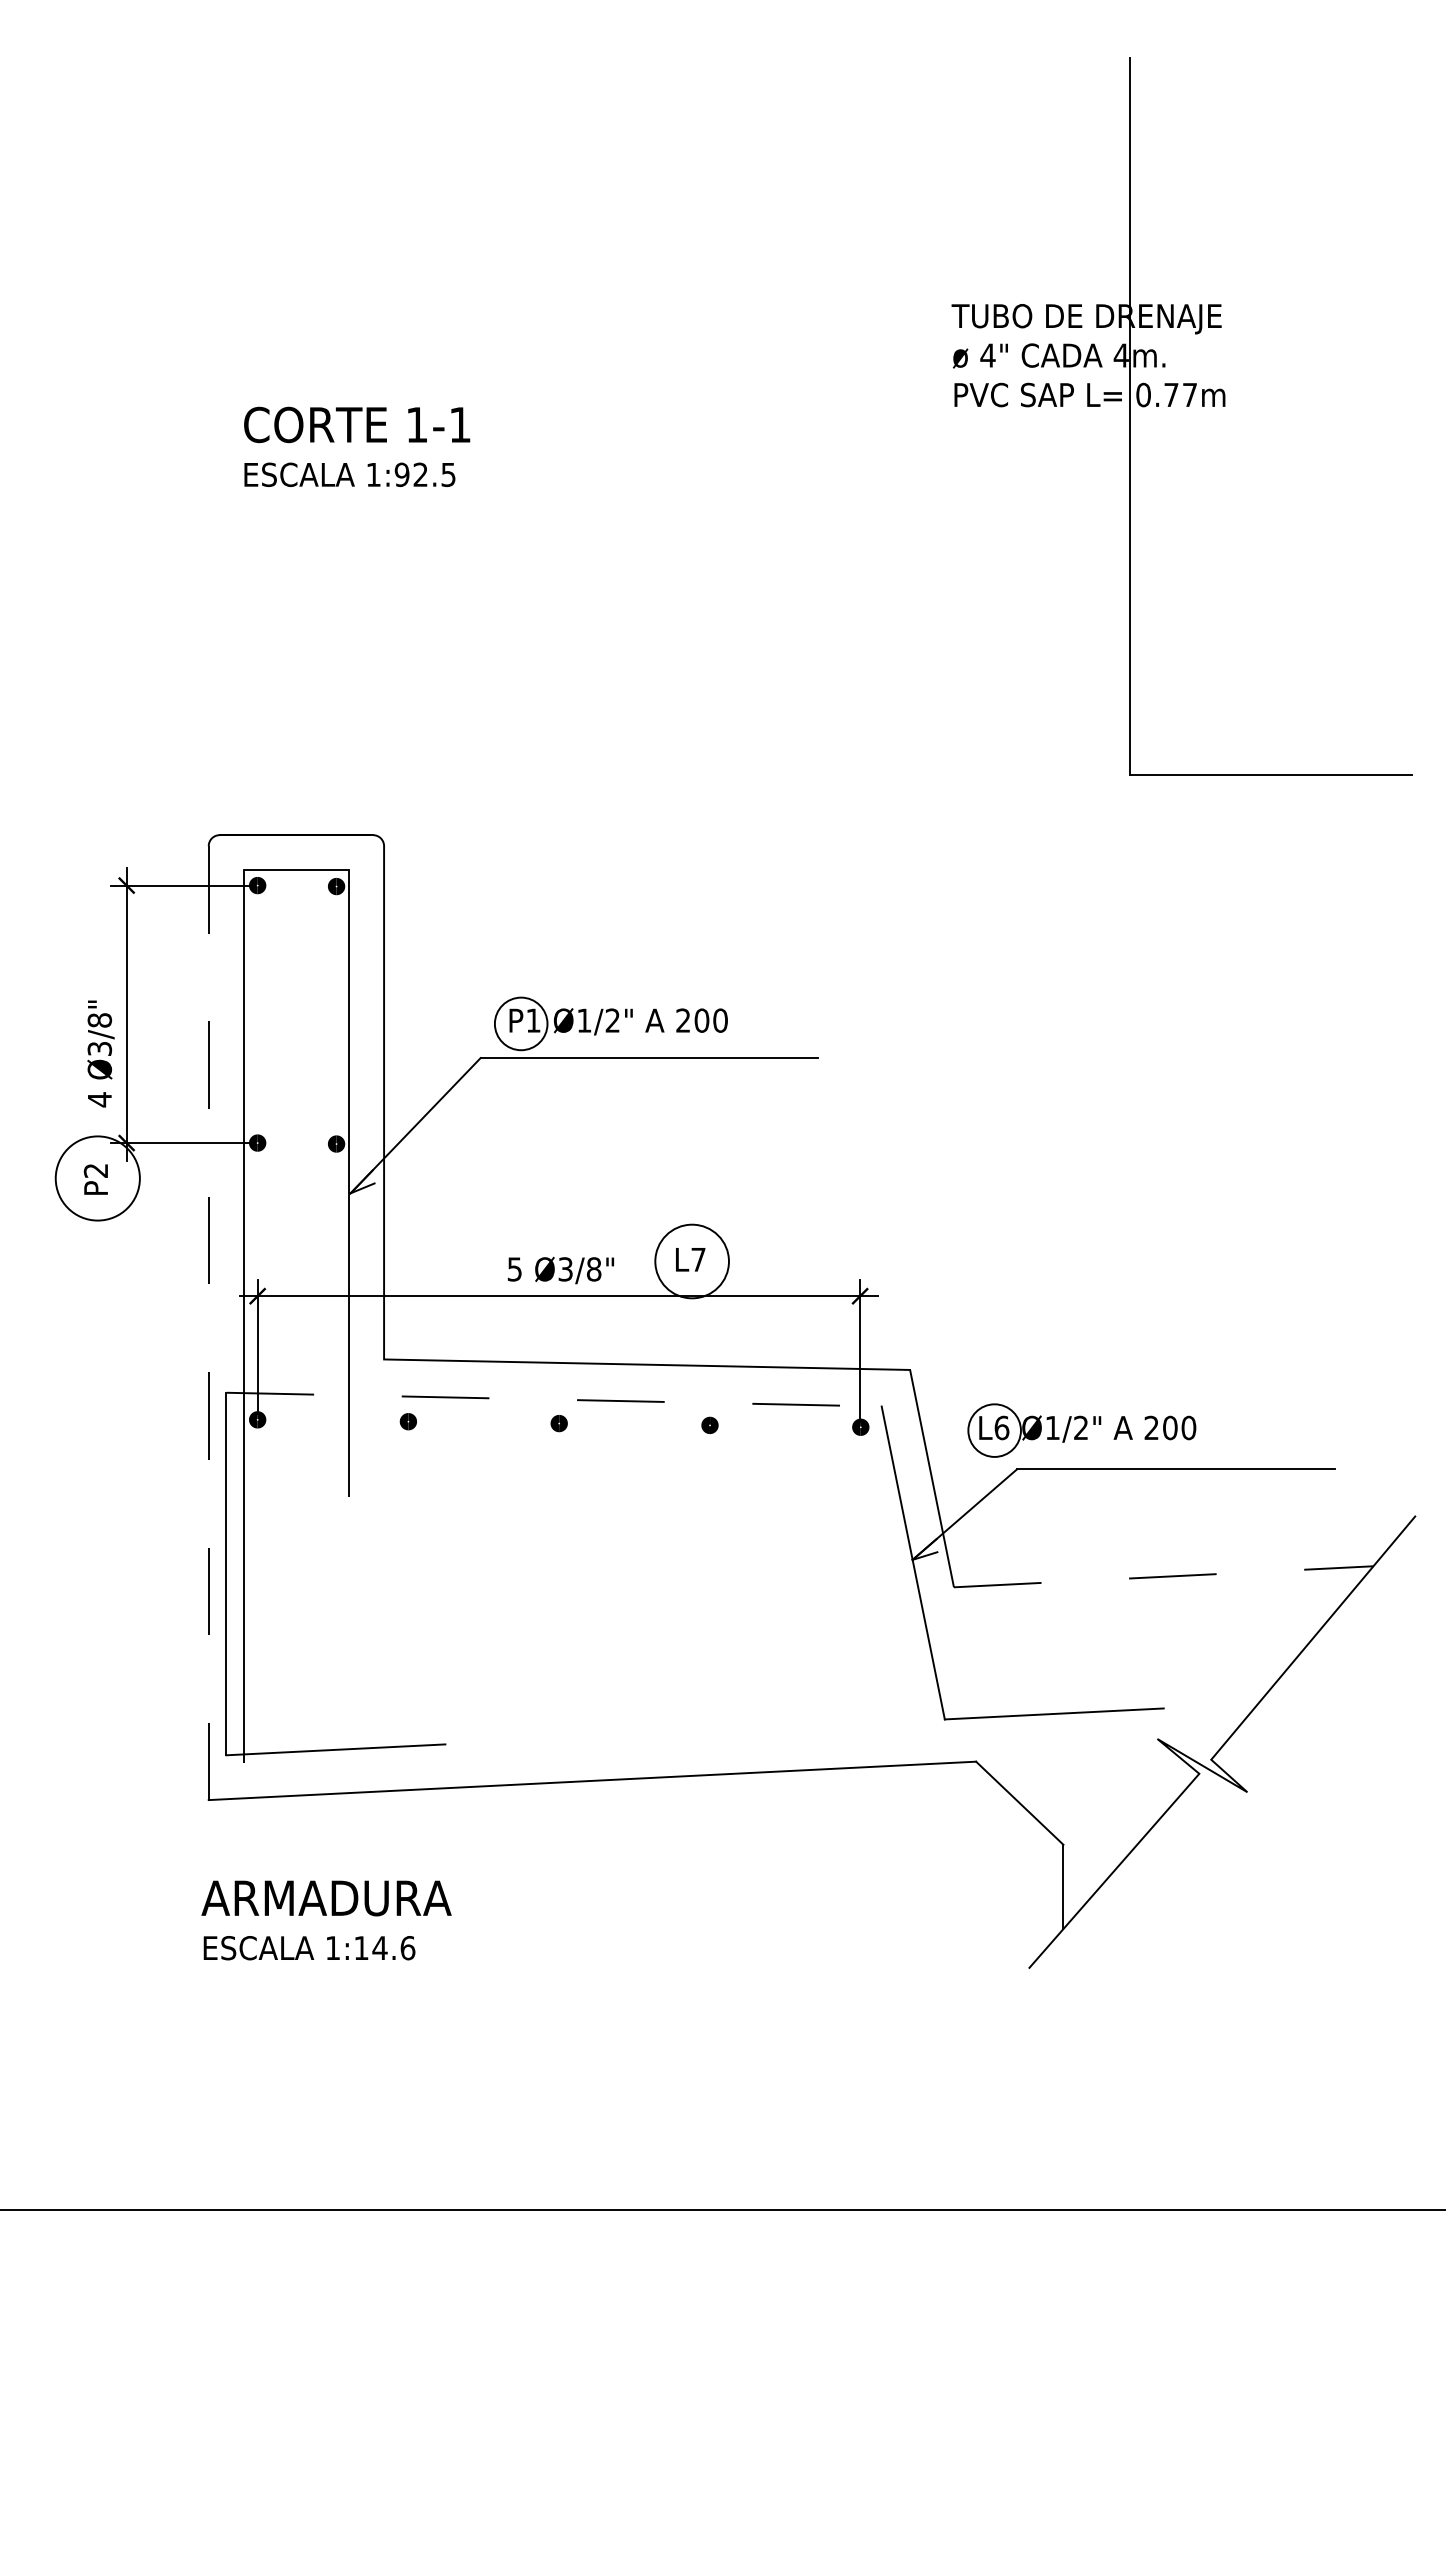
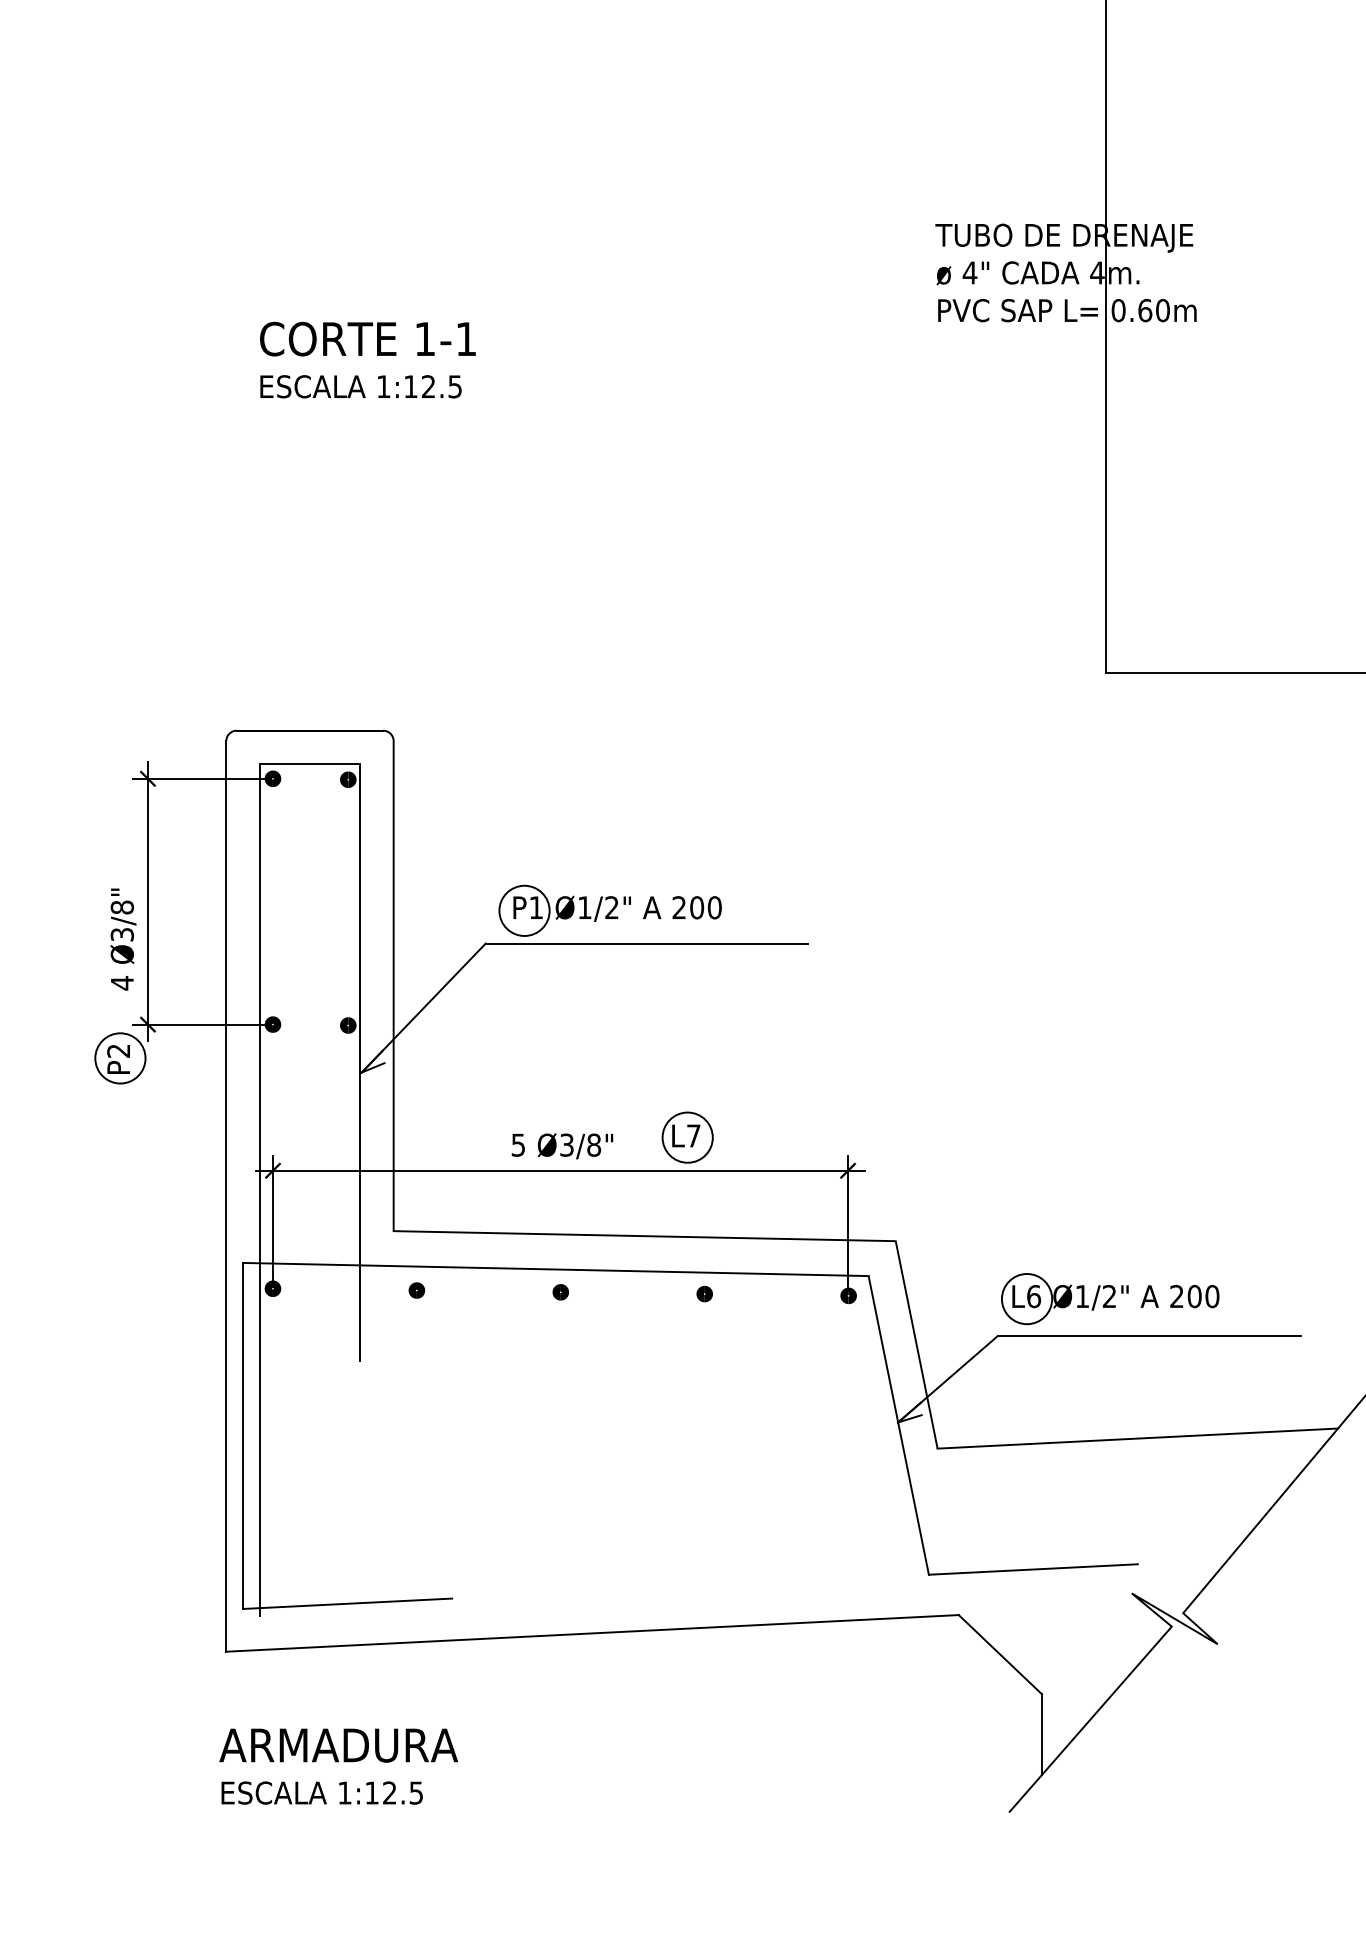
text: (1180, 394) -> (1153, 310), 0.77m -> 0.60m
text: (401, 474) -> (410, 386), 1:92.5 -> 1:12.5
circle: (97, 1178) -> (120, 1058), size x0.62
circle: (691, 1261) -> (687, 1137), size x0.71
line: (208, 1323) -> (226, 1196), dashed -> solid
line: (554, 1399) -> (556, 1269), dashed -> solid
part: (1081, 1430) -> (1109, 1298), moved
line: (1164, 1576) -> (1138, 1438), dashed -> solid
text: (393, 1948) -> (402, 1793), 1:14.6 -> 1:12.5

